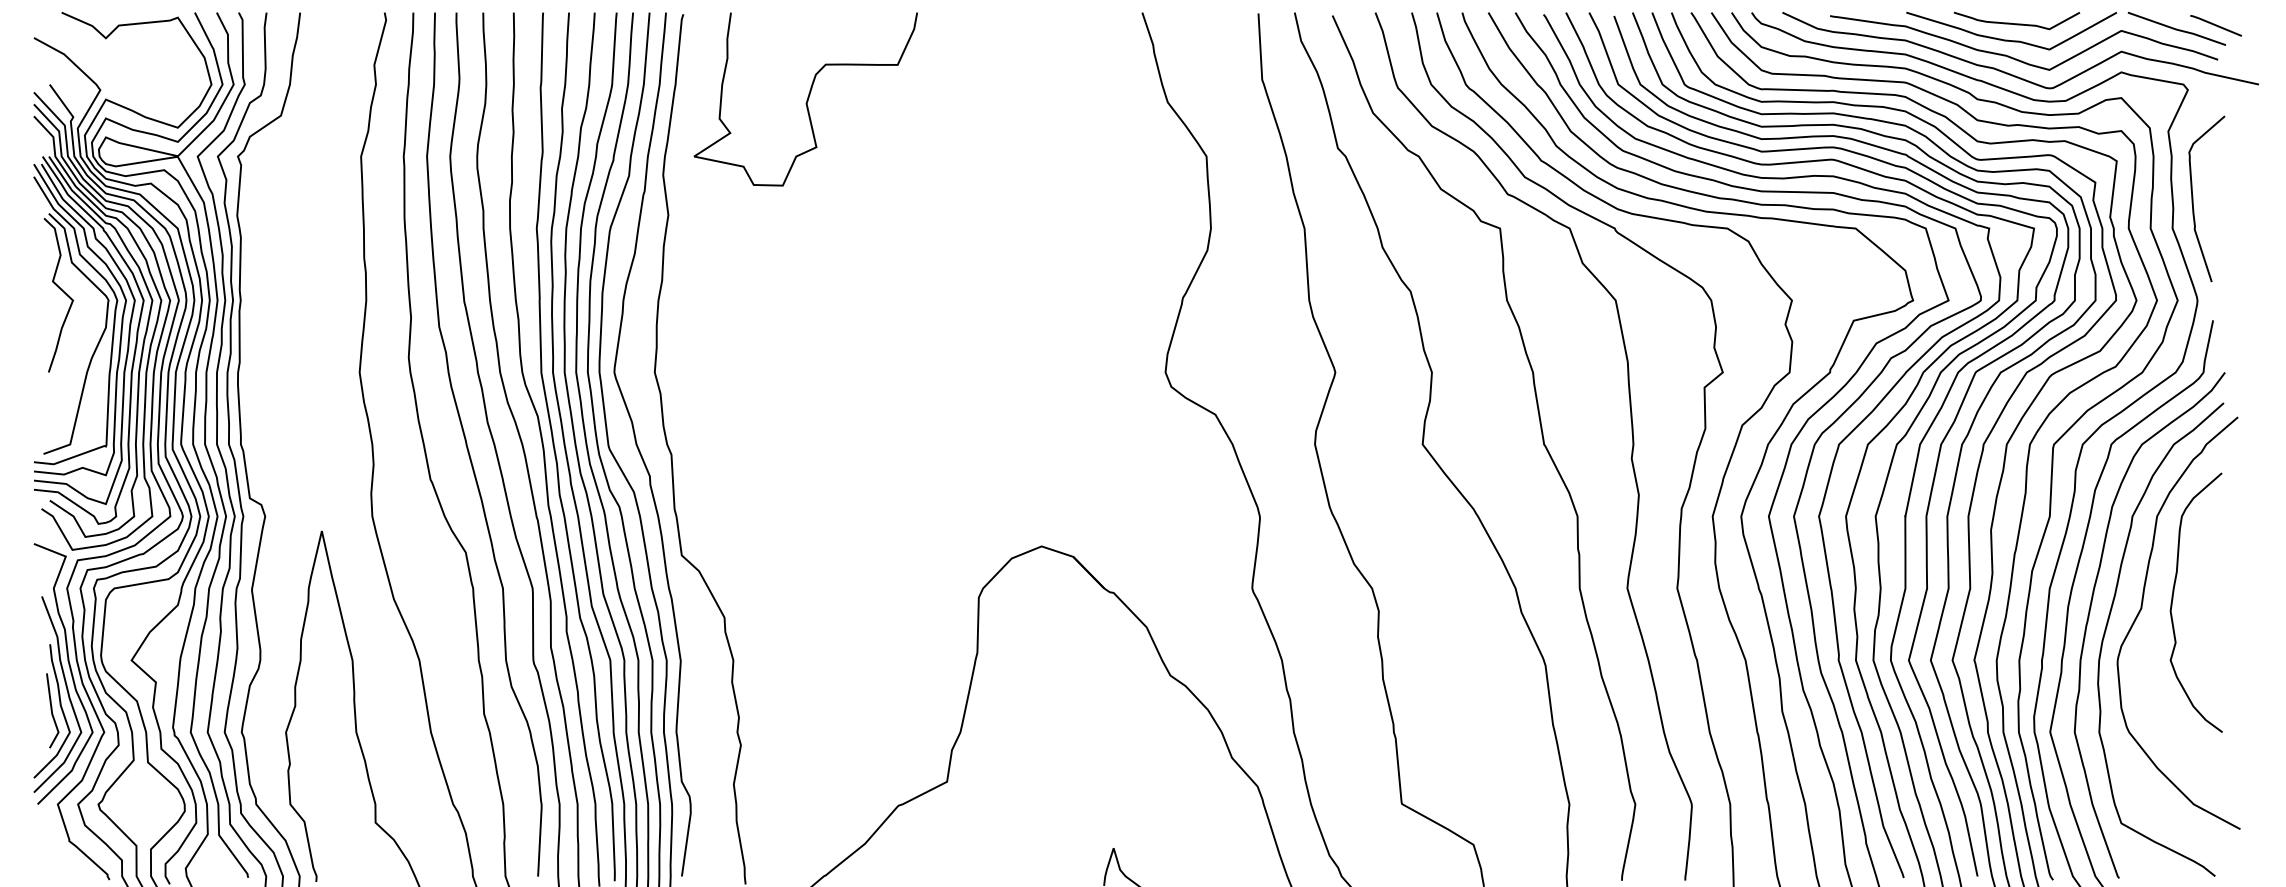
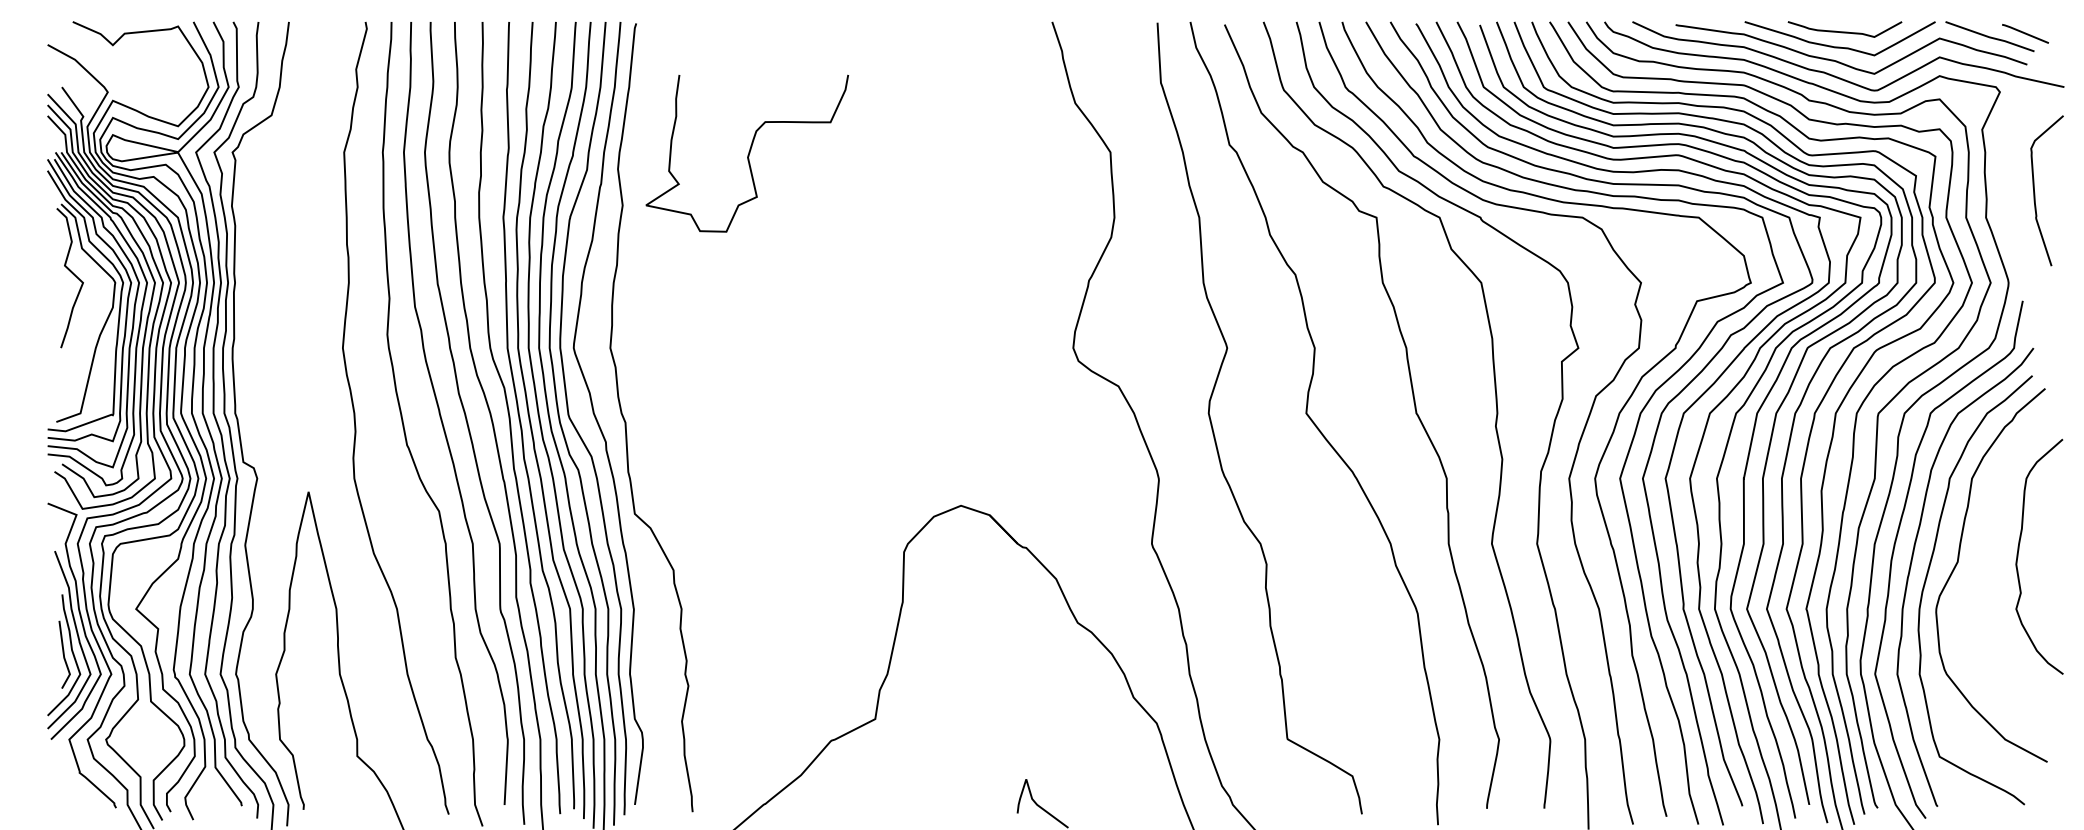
curve: (807, 99) -> (748, 153), moved
curve: (2194, 200) -> (2035, 192), moved
curve: (2174, 595) -> (2019, 550), moved

